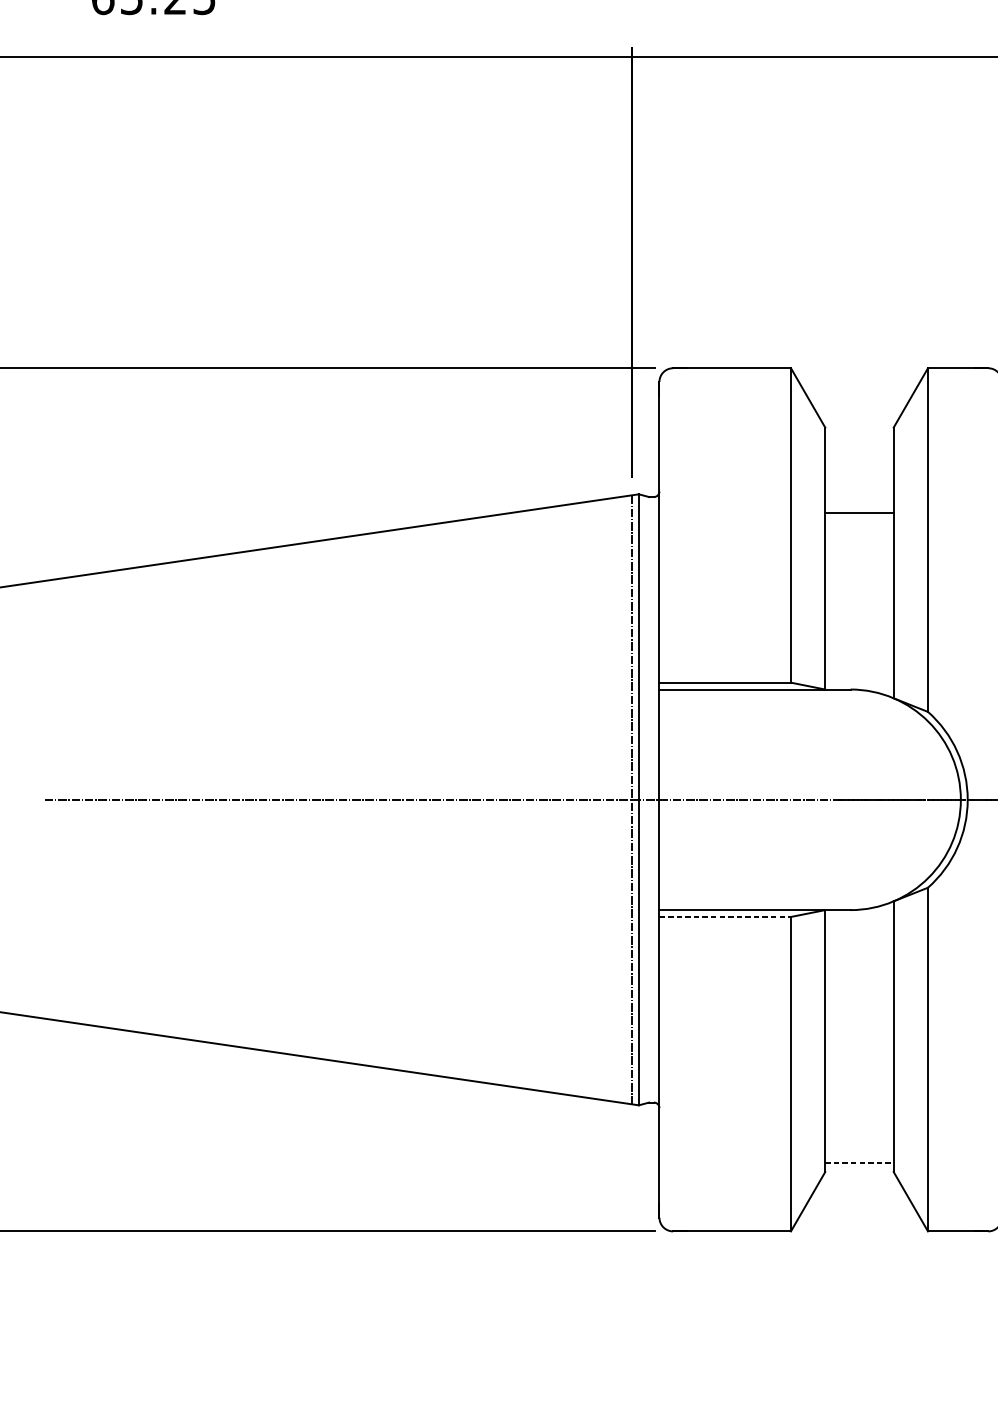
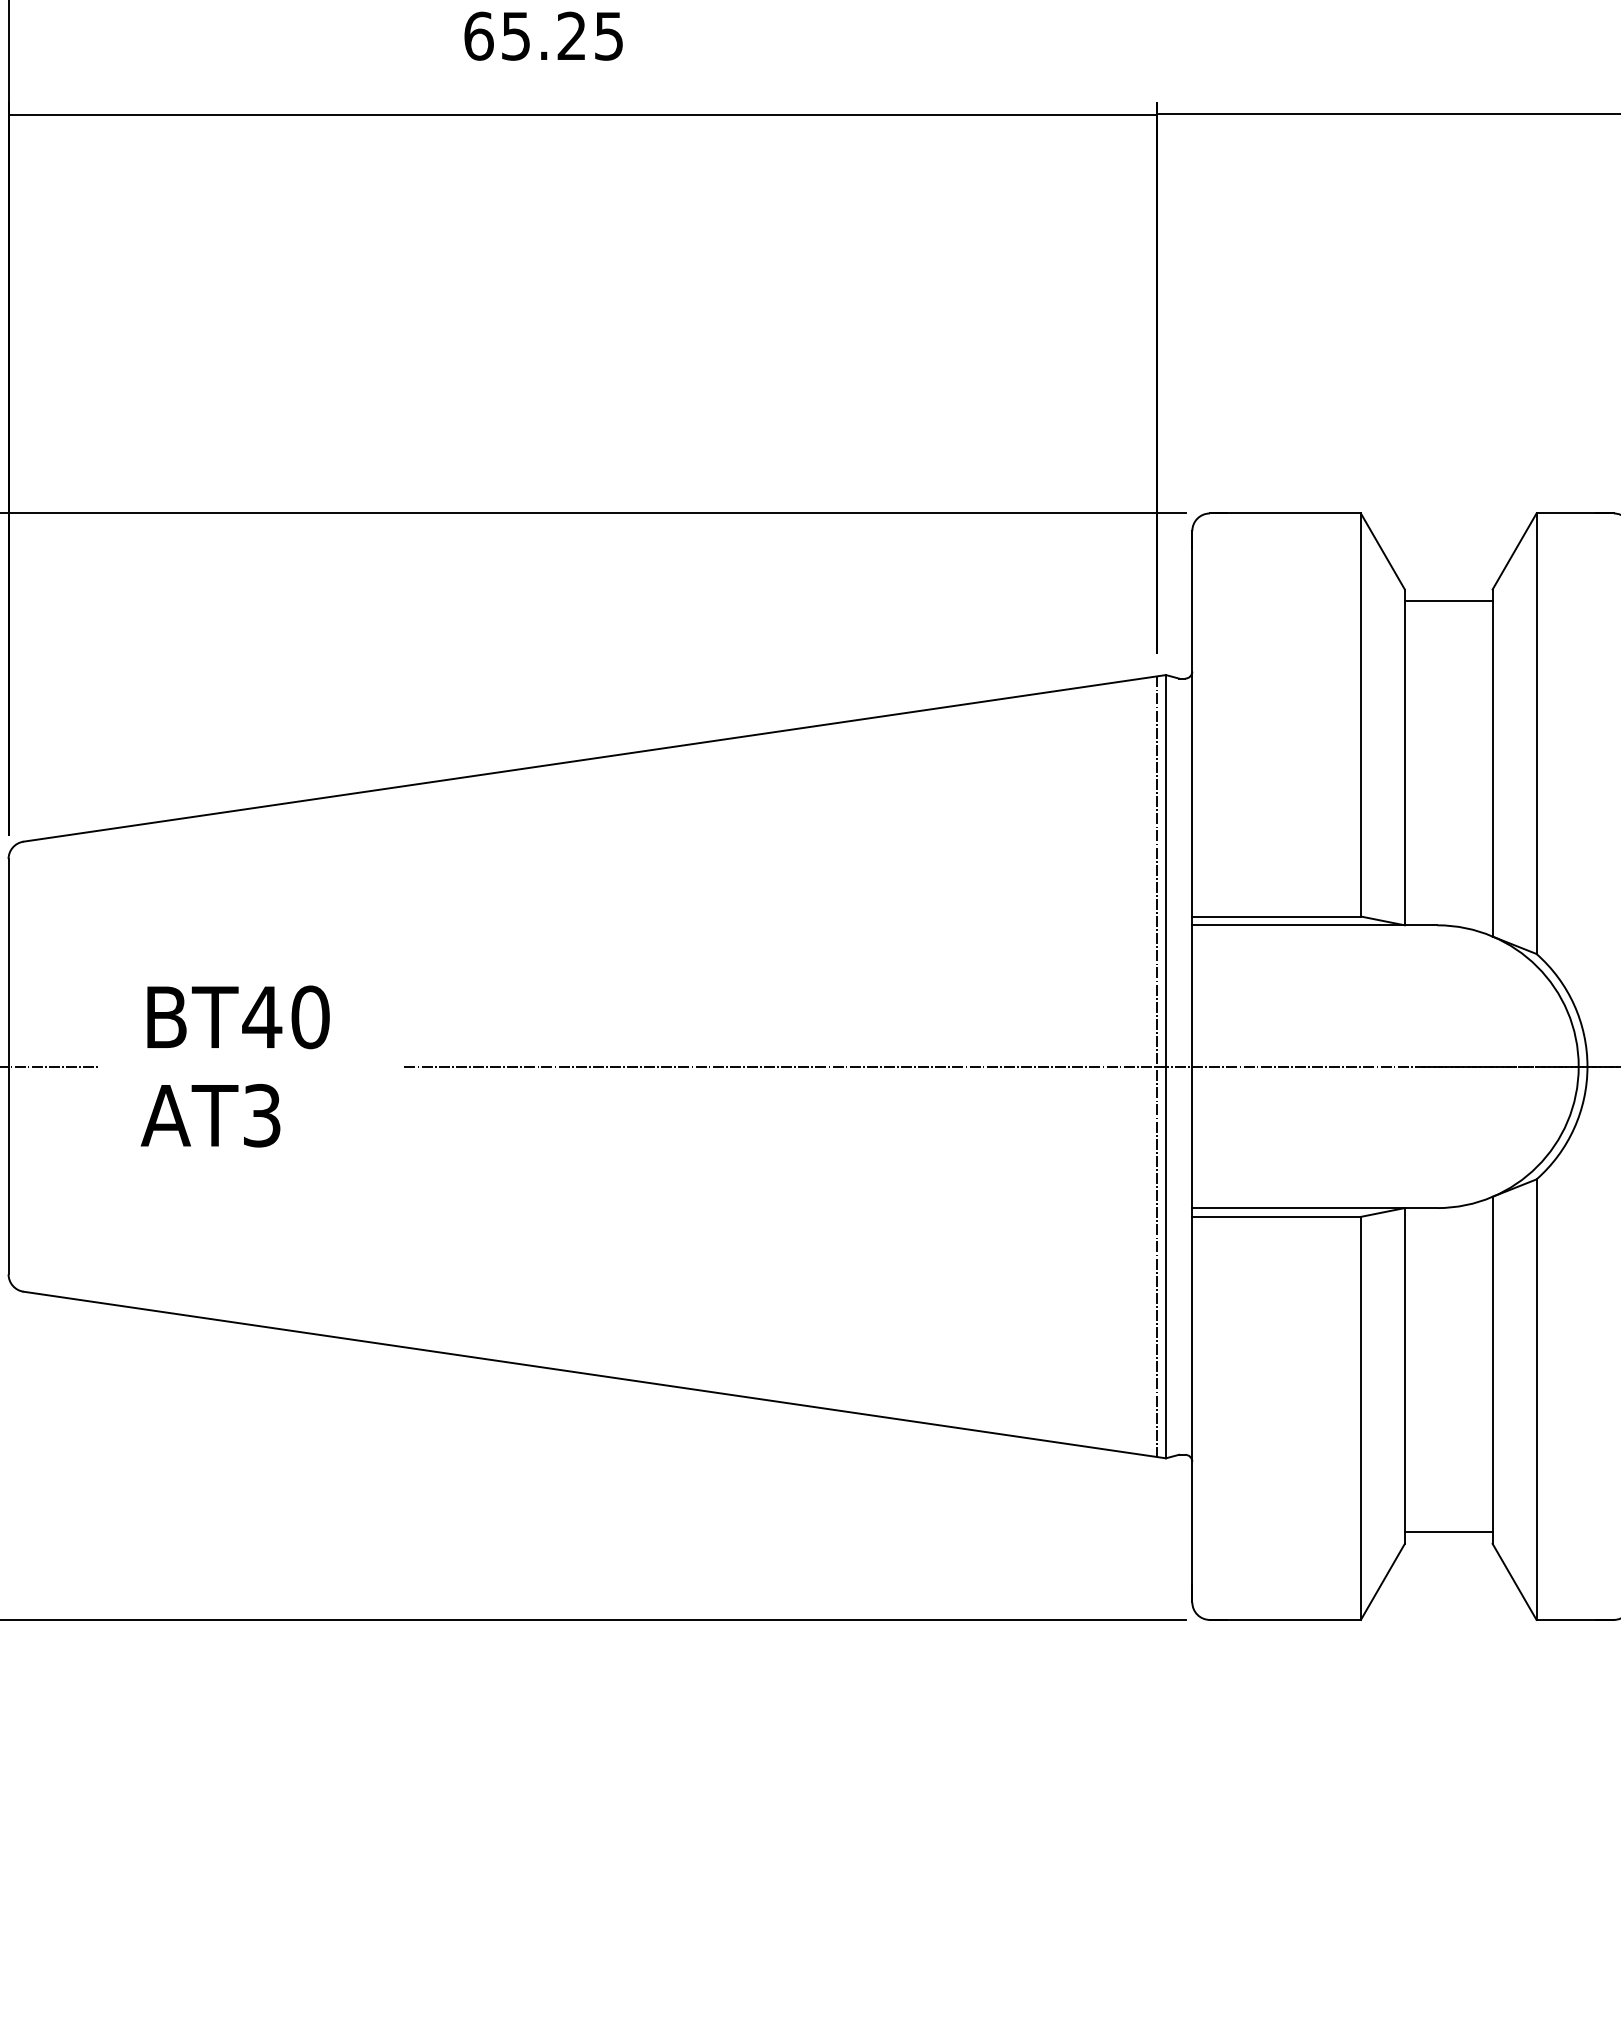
line: (859, 513) -> (1448, 601), moved
line: (725, 916) -> (1277, 1216), dashed -> solid
line: (859, 1163) -> (1448, 1532), dashed -> solid

